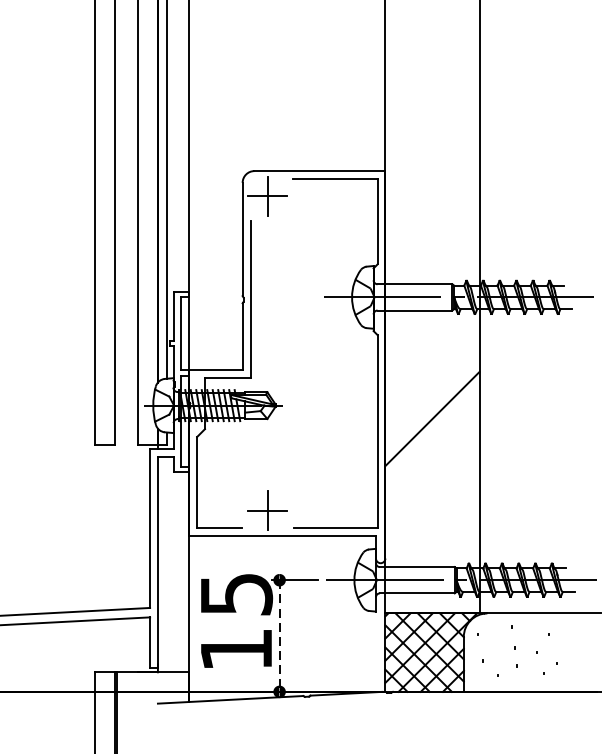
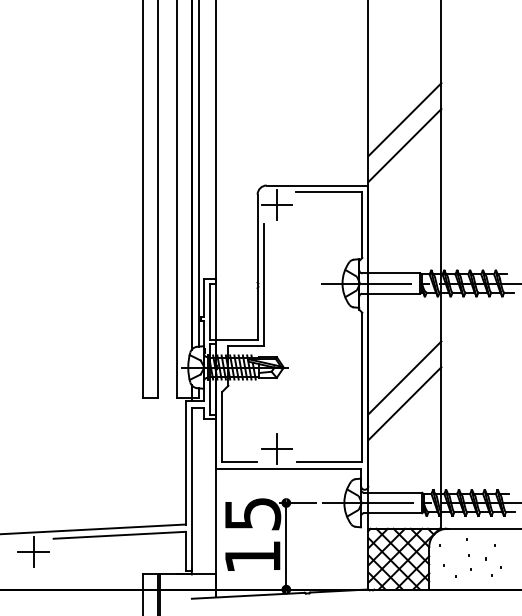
line: (431, 86) -> (404, 119), added
line: (431, 119) -> (404, 145), added
line: (431, 452) -> (404, 403), added
line: (279, 636) -> (286, 546), dashed -> solid

